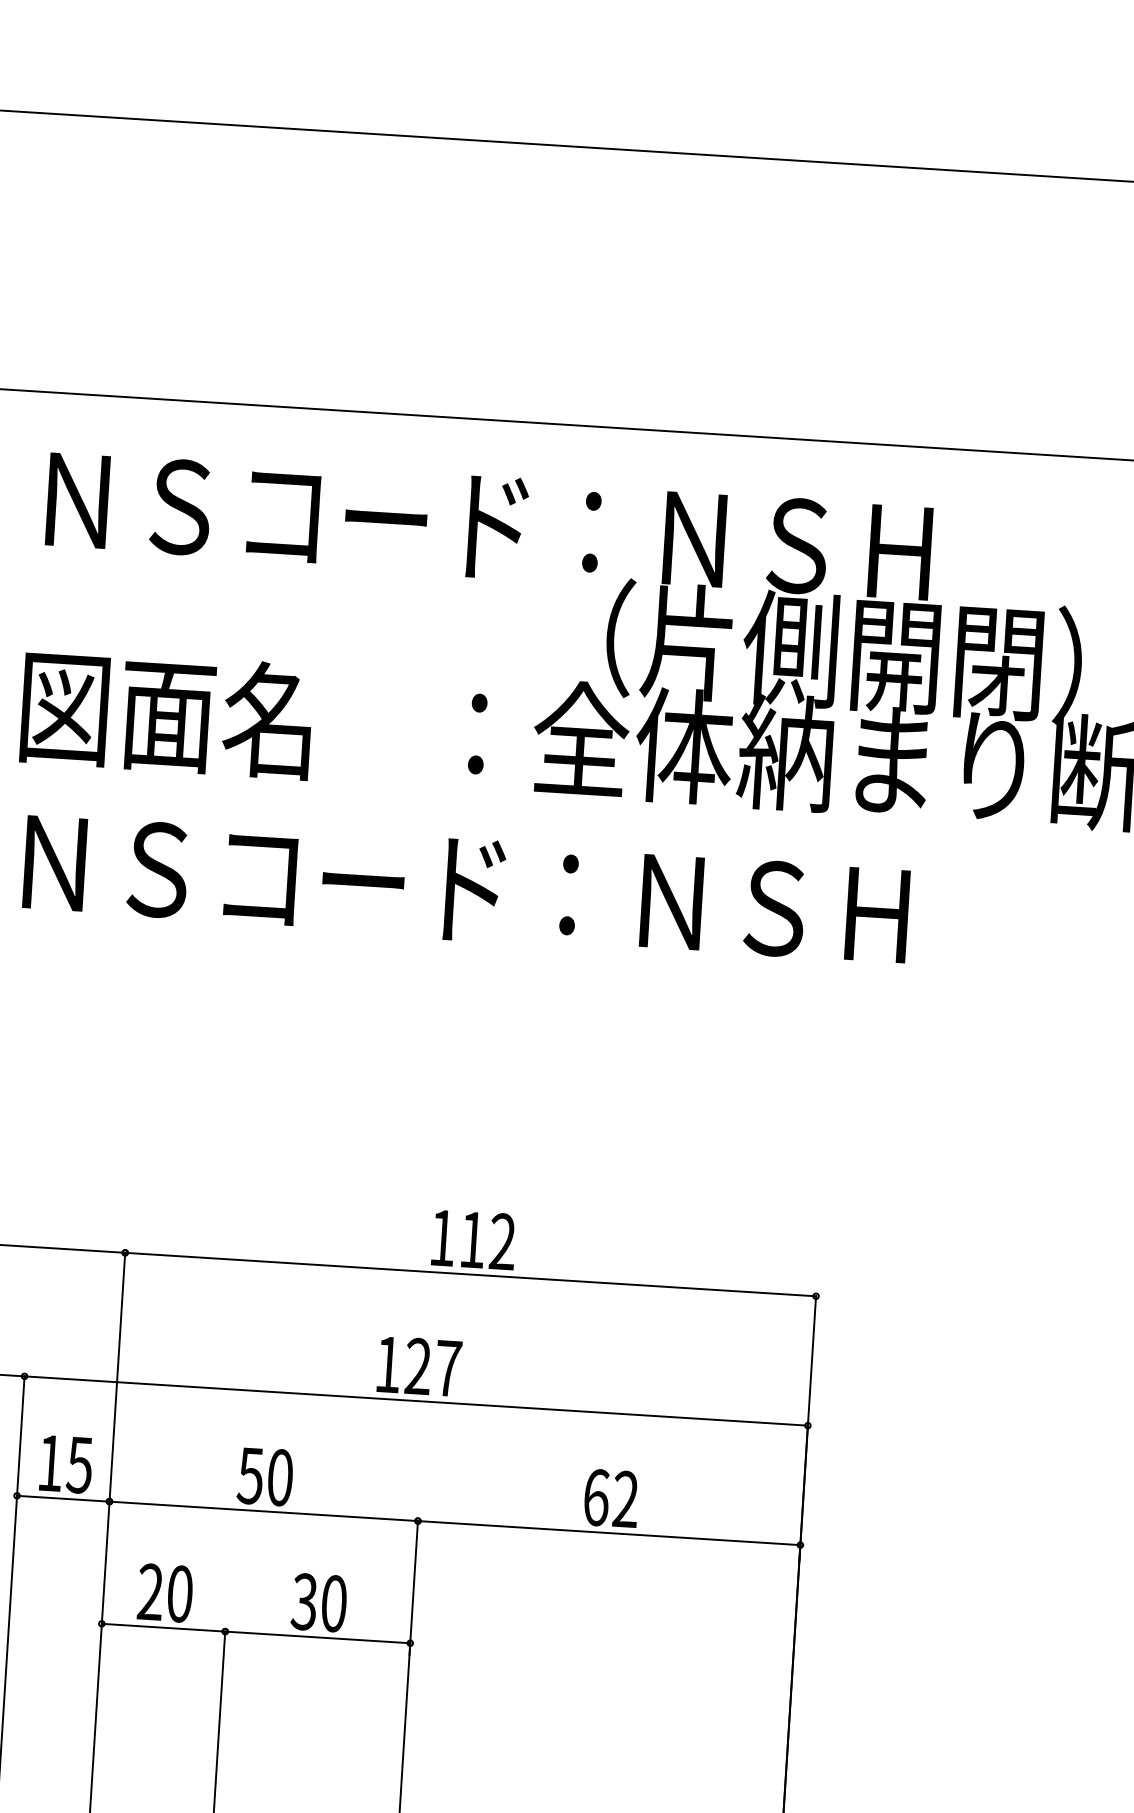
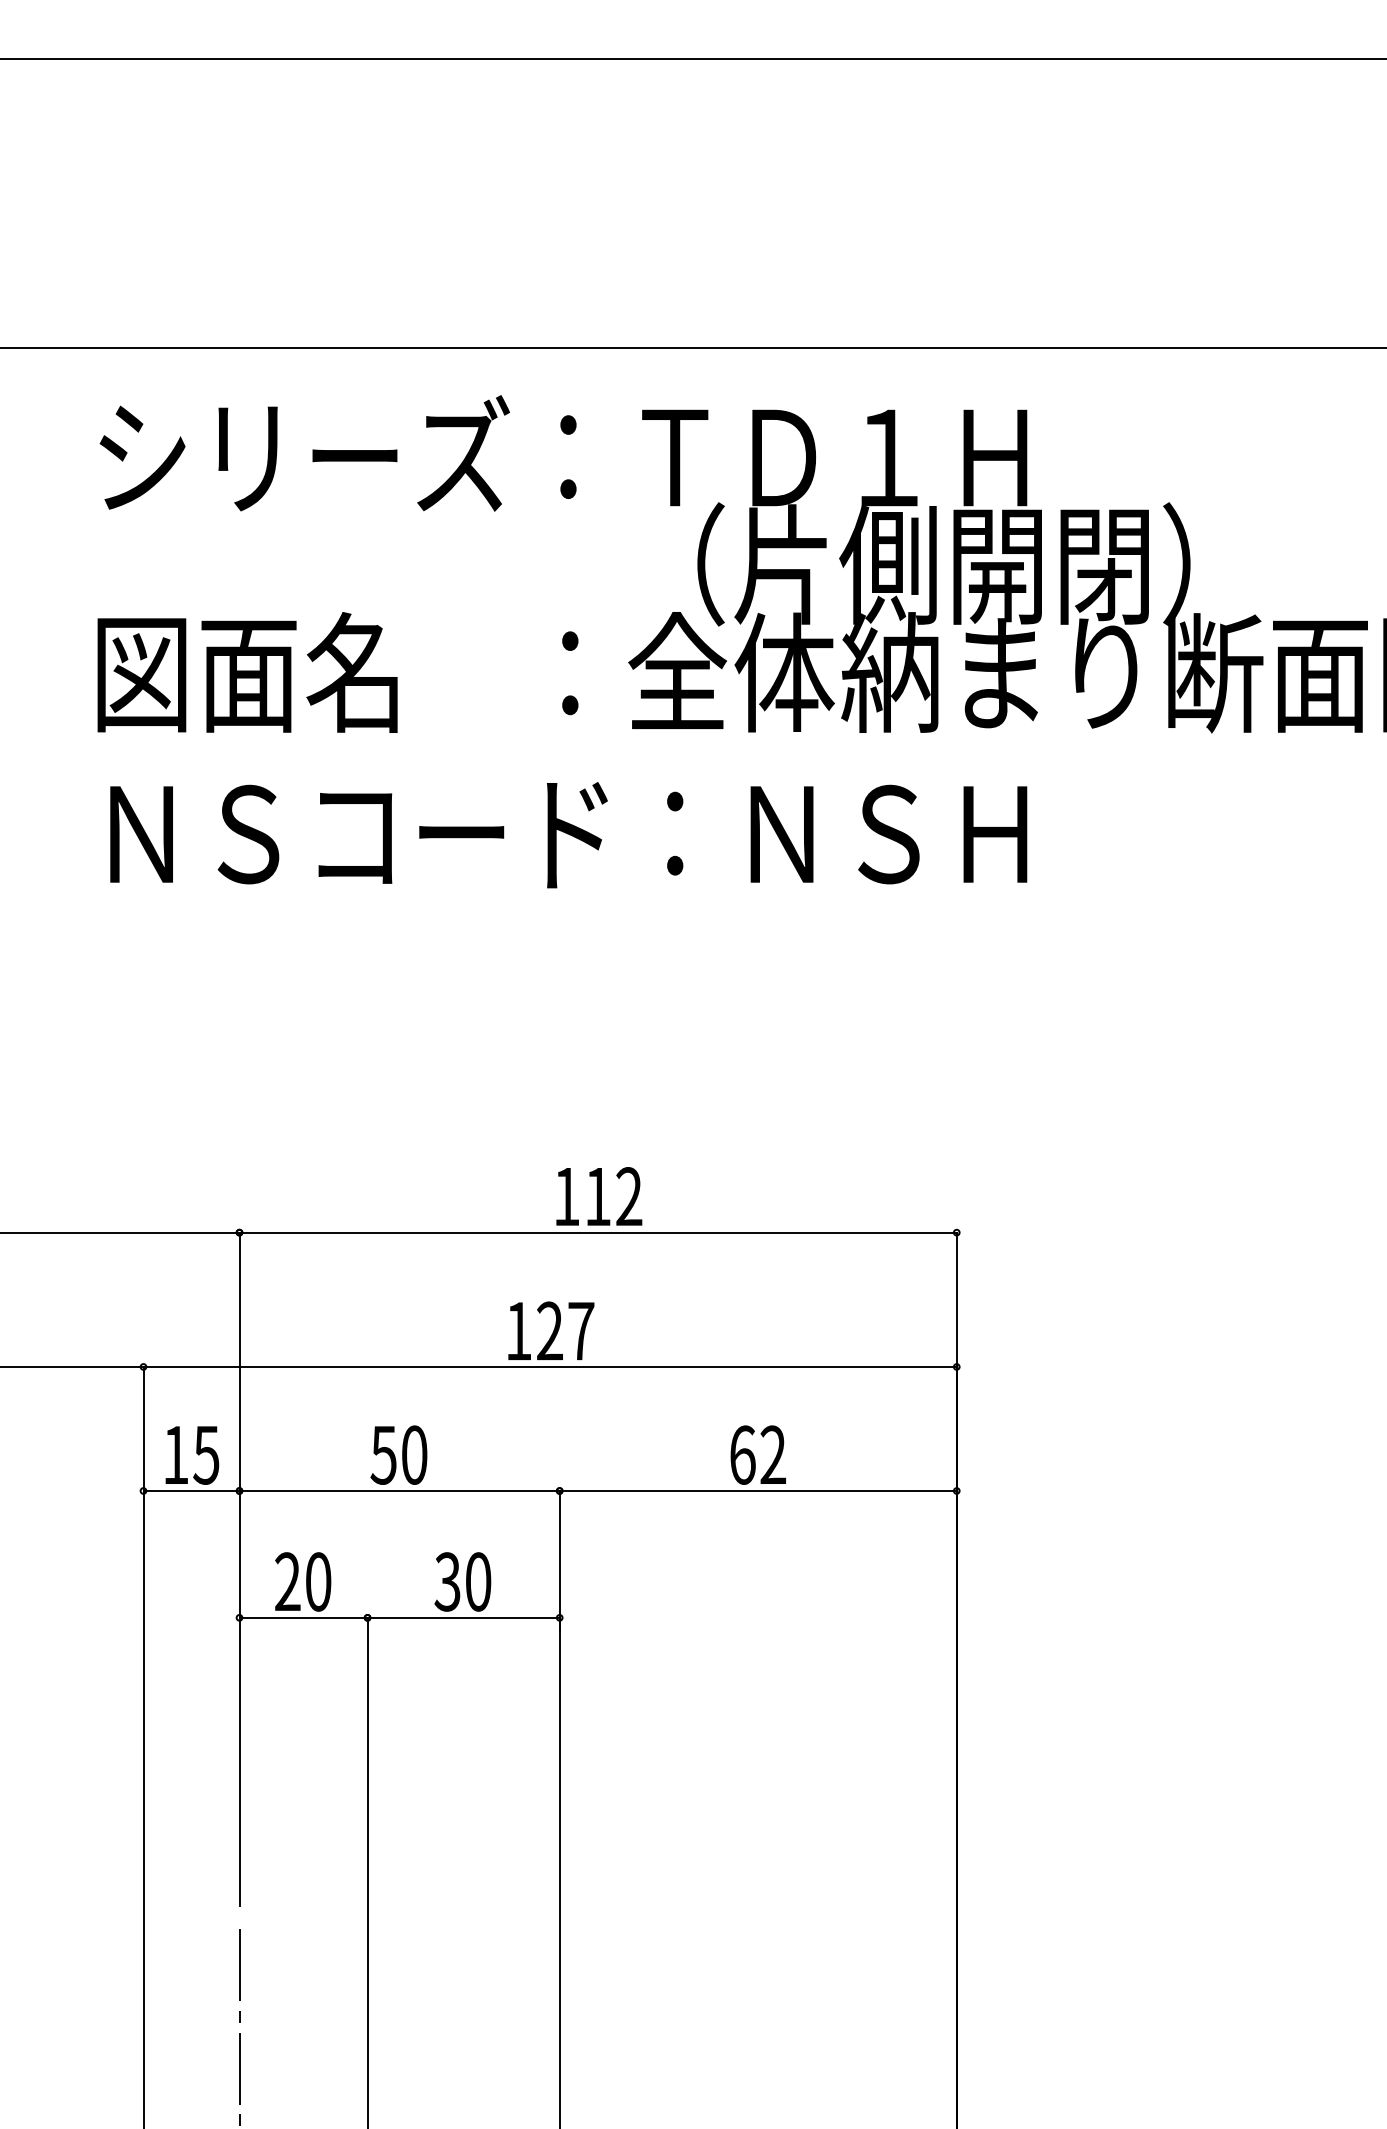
text: (432, 518) -> (509, 453), ＮＳコード：ＮＳＨ -> シリーズ：ＴＤ１Ｈ

